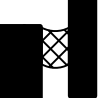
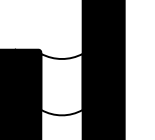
hatch: (54, 48) -> (60, 85), removed

